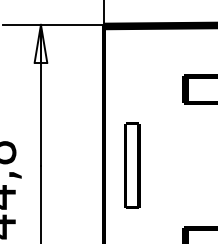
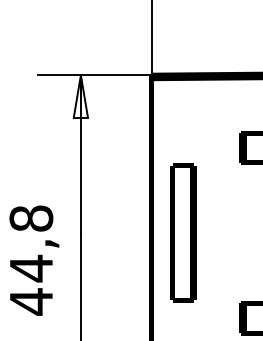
part: (132, 165) -> (183, 232), size x1.43

